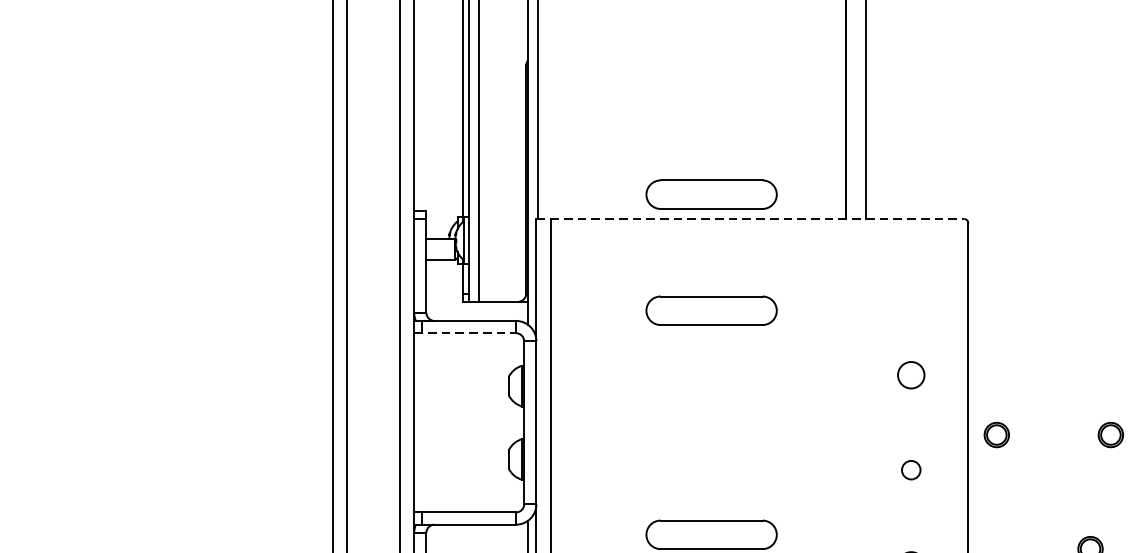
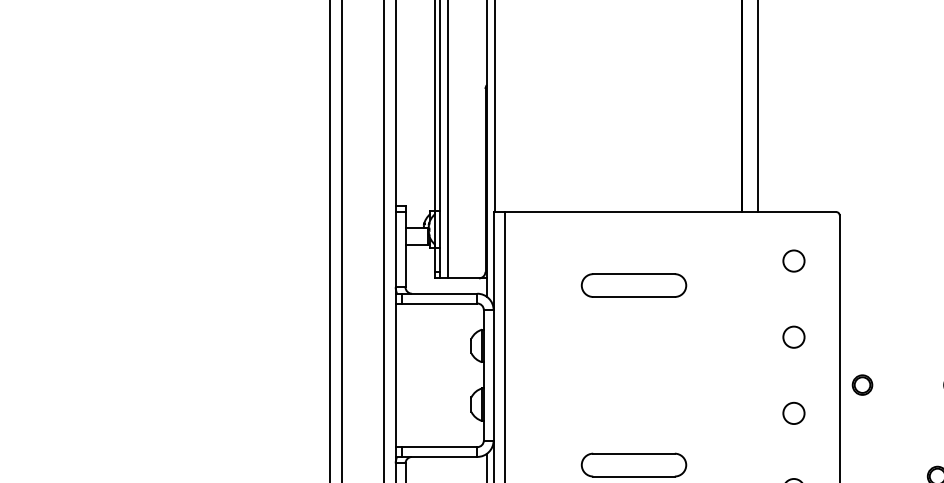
part: (710, 194) -> (633, 192), removed
line: (750, 219) -> (665, 212), dashed -> solid
circle: (910, 279) -> (793, 260), added
line: (465, 333) -> (436, 303), dashed -> solid
circle: (910, 469) -> (793, 412), size x1.43

